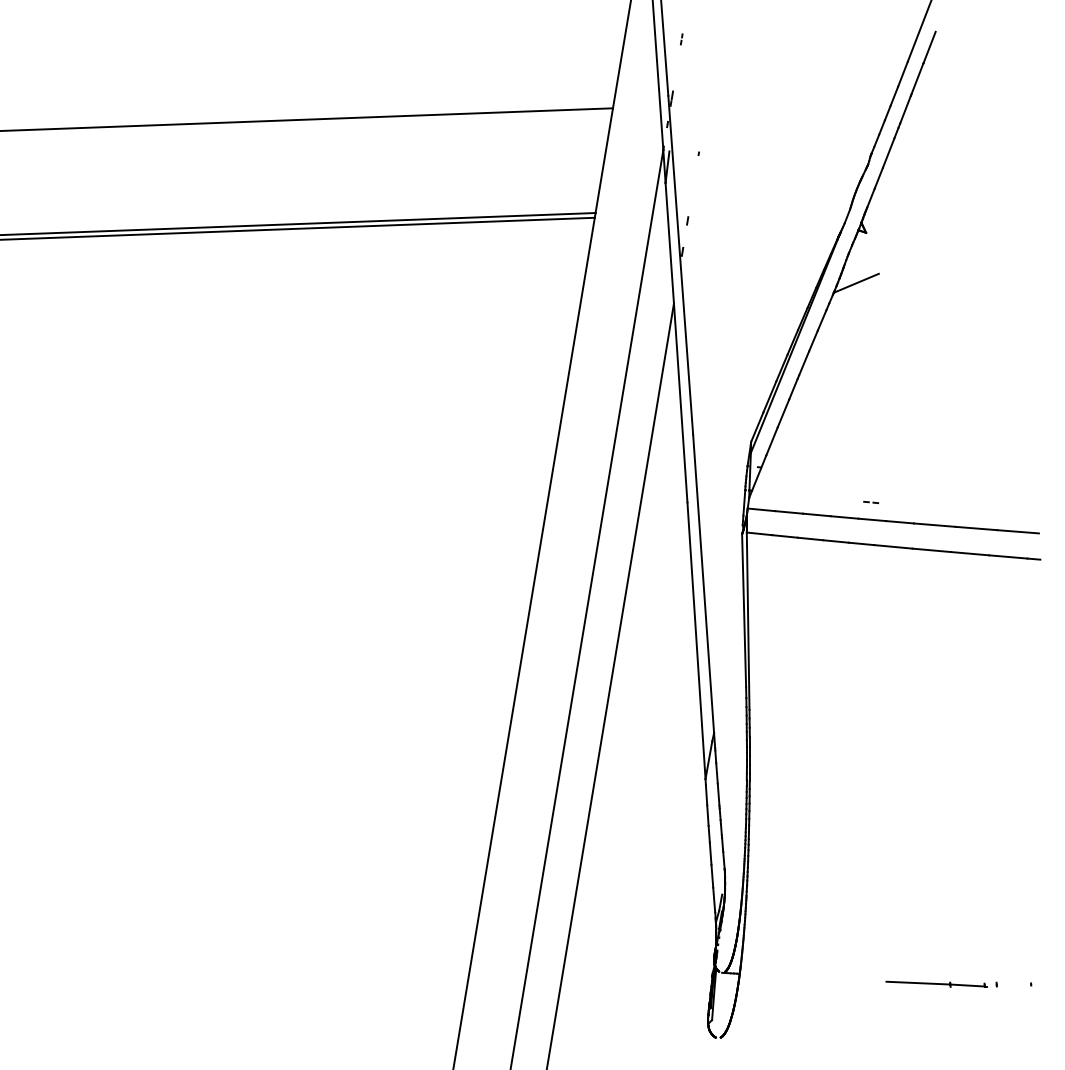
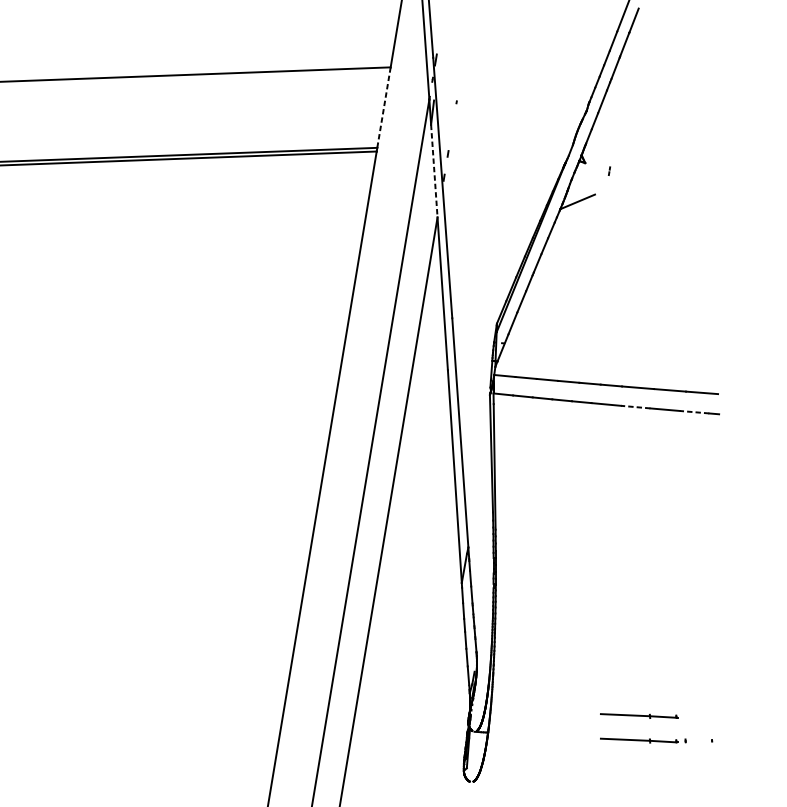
part: (681, 39) -> (609, 171), moved
line: (604, 161) -> (384, 108), solid -> dashed
line: (669, 243) -> (434, 171), solid -> dashed
part: (871, 502) -> (589, 370), removed
line: (931, 550) -> (635, 407), solid -> dashed
line: (1007, 556) -> (693, 411), solid -> dashed
part: (936, 951) -> (639, 715), added

